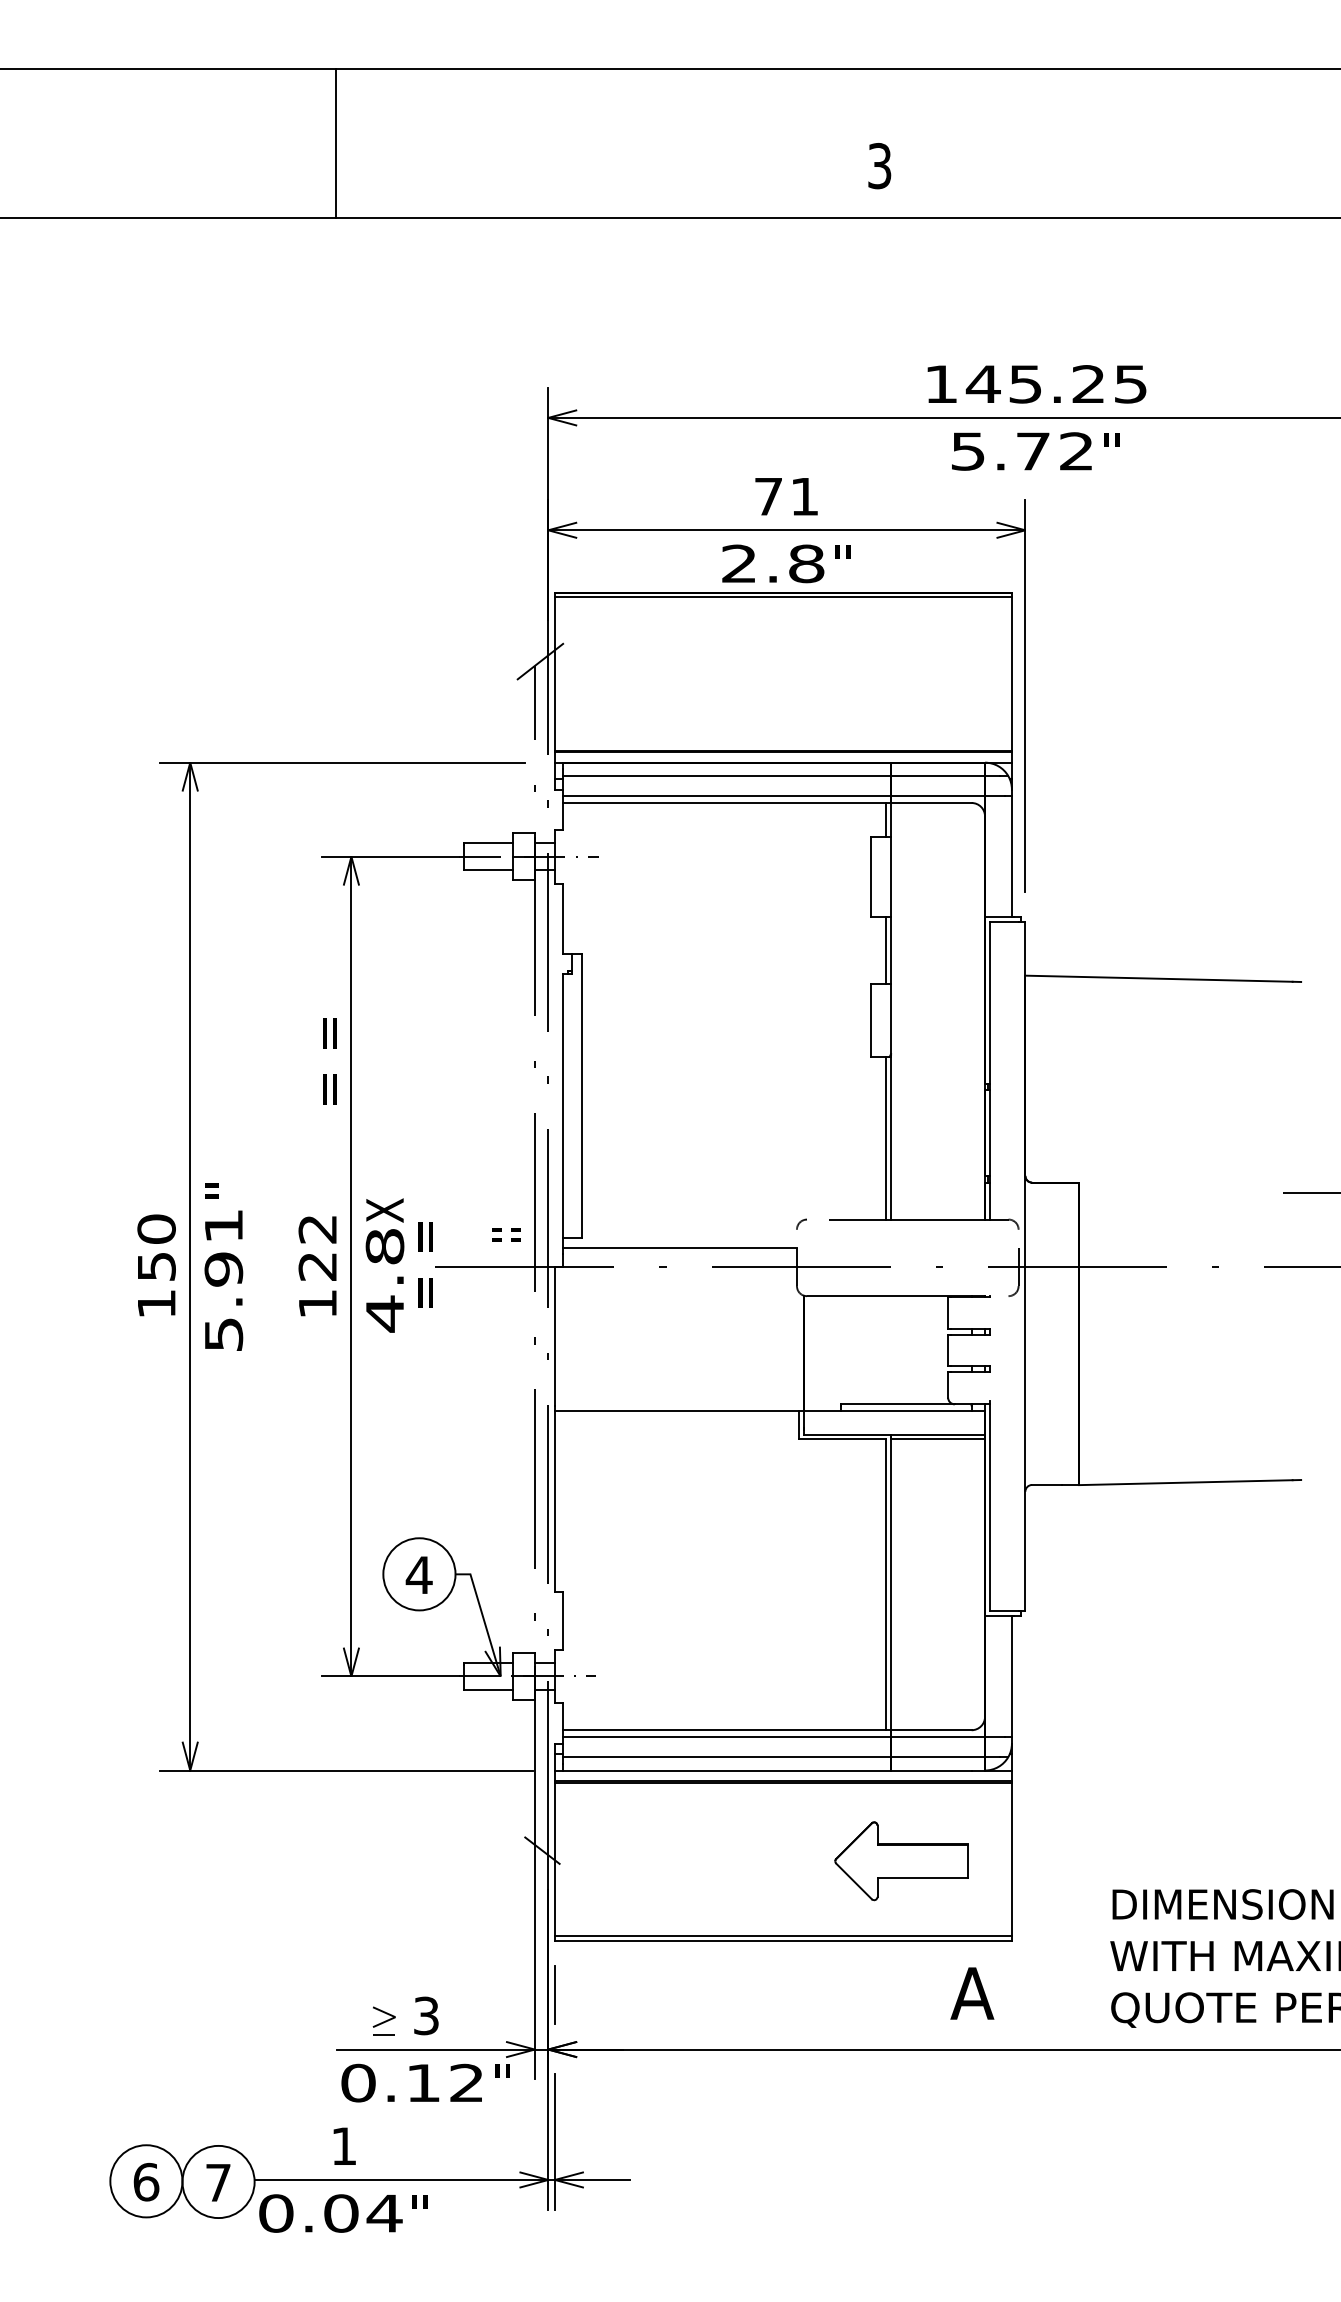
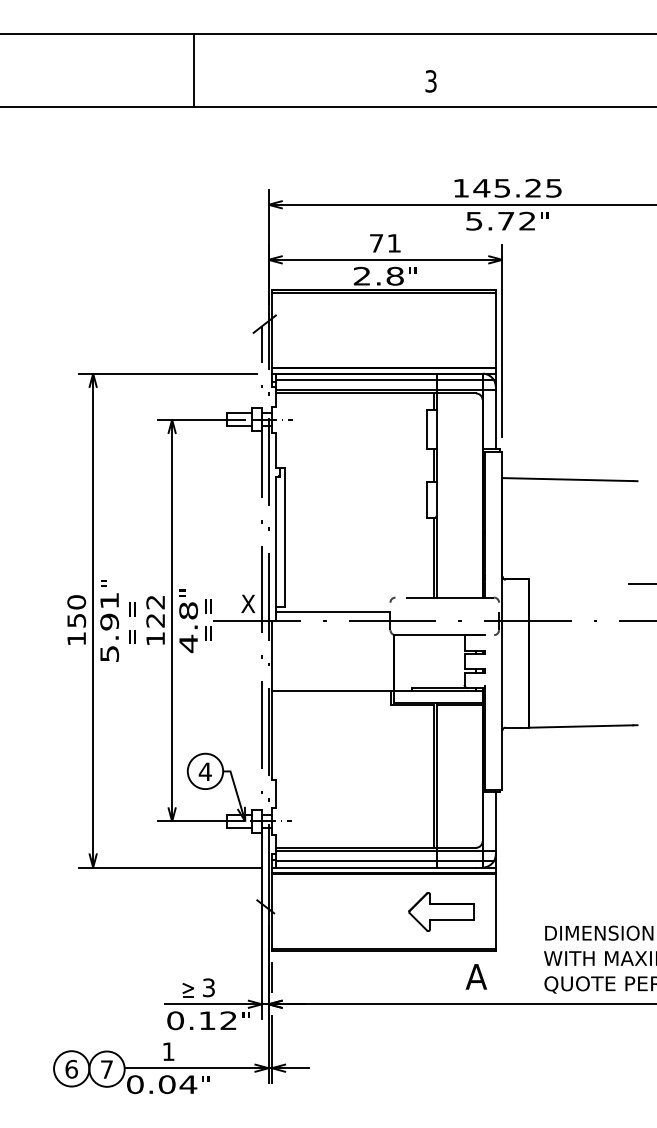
line: (335, 143) -> (193, 70), moved
text: (329, 1060) -> (132, 622), moved
text: (384, 1211) -> (188, 593), X -> "
text: (507, 1231) -> (248, 603), = = -> X

